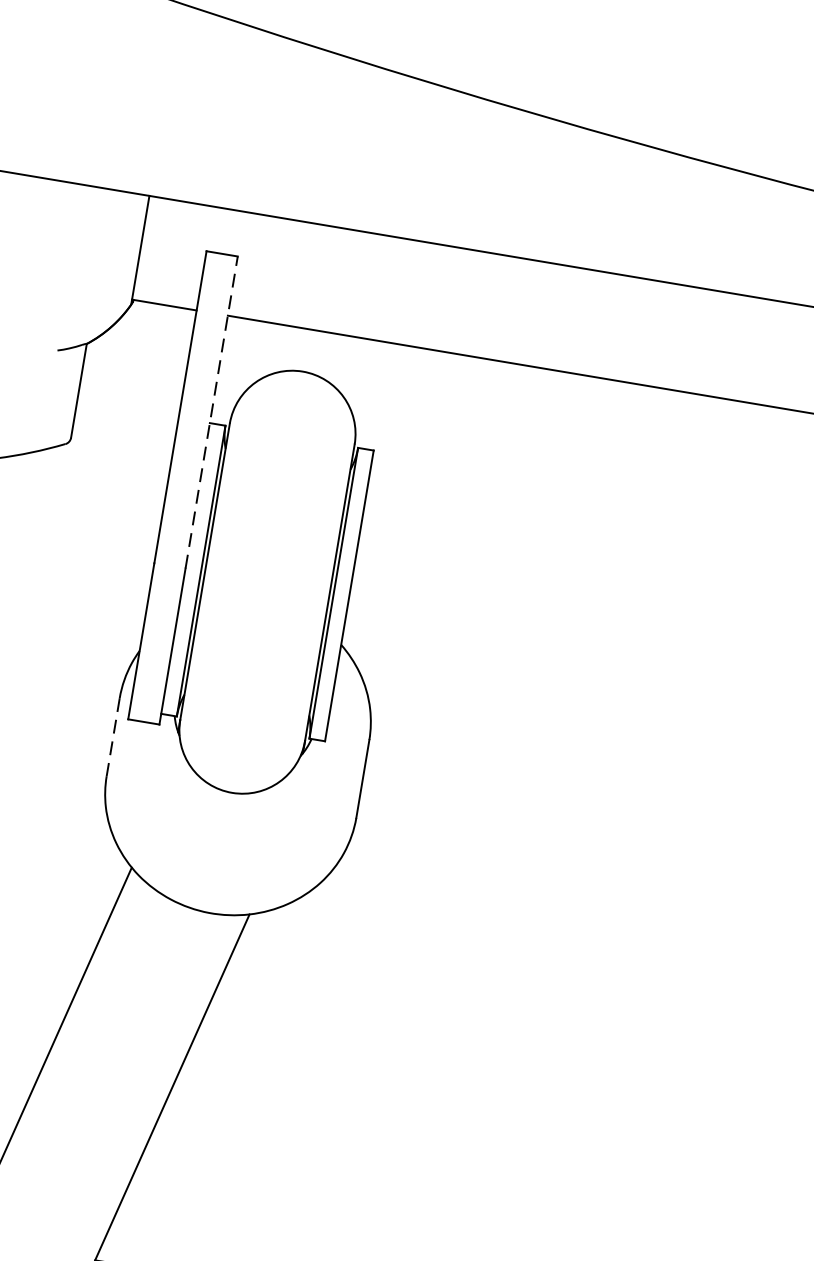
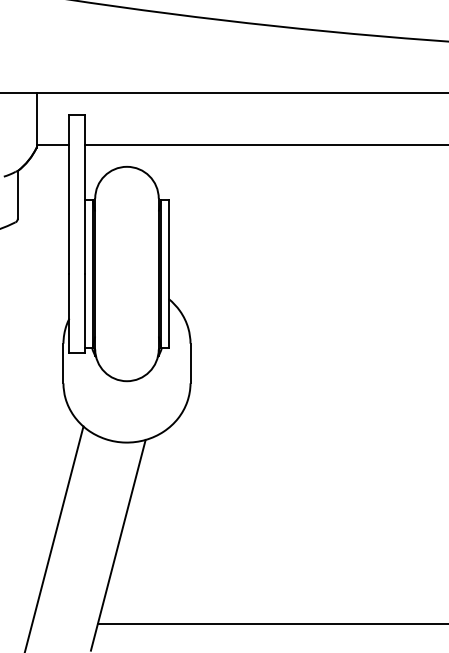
line: (212, 412) -> (85, 194), dashed -> solid
line: (113, 737) -> (63, 363), dashed -> solid

